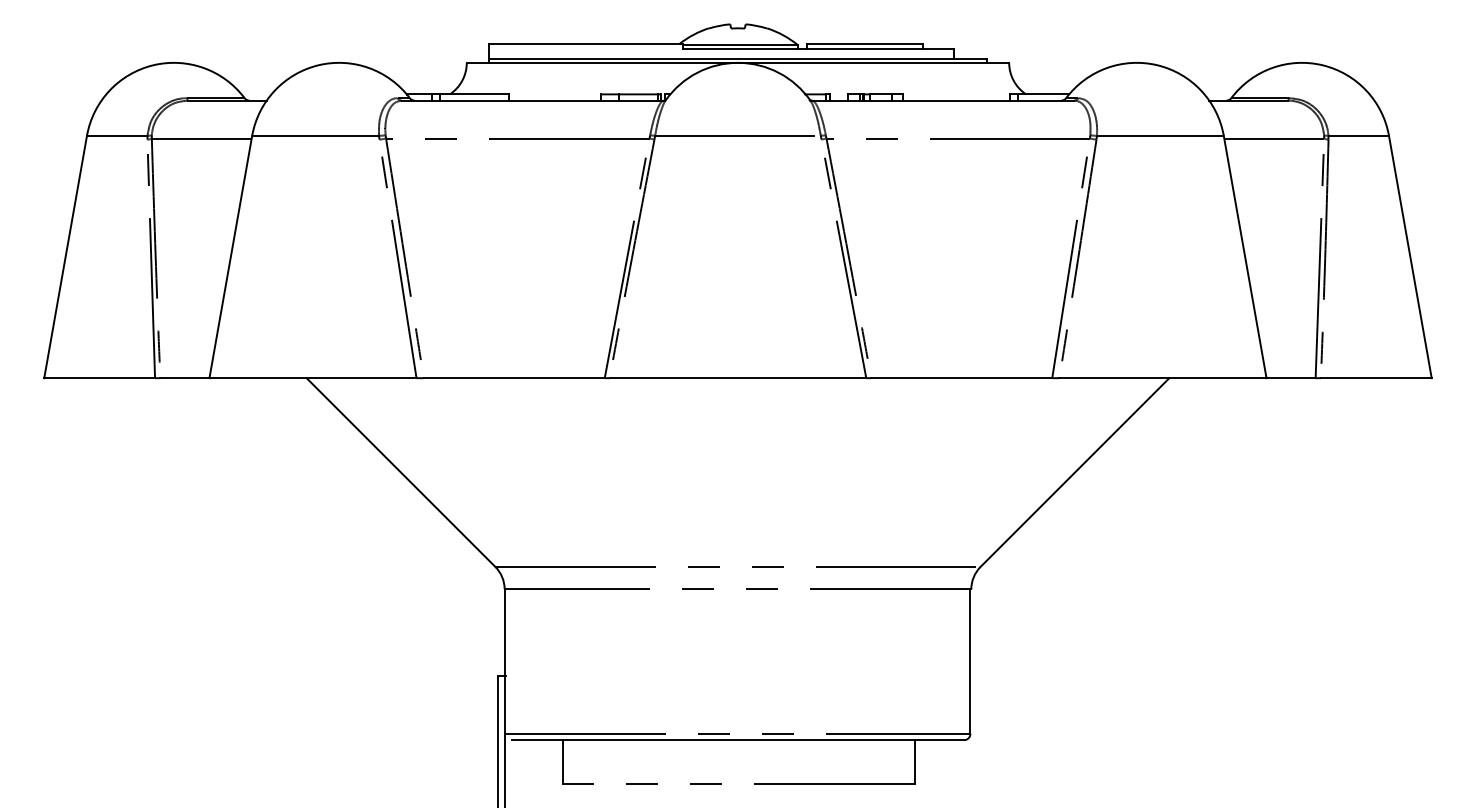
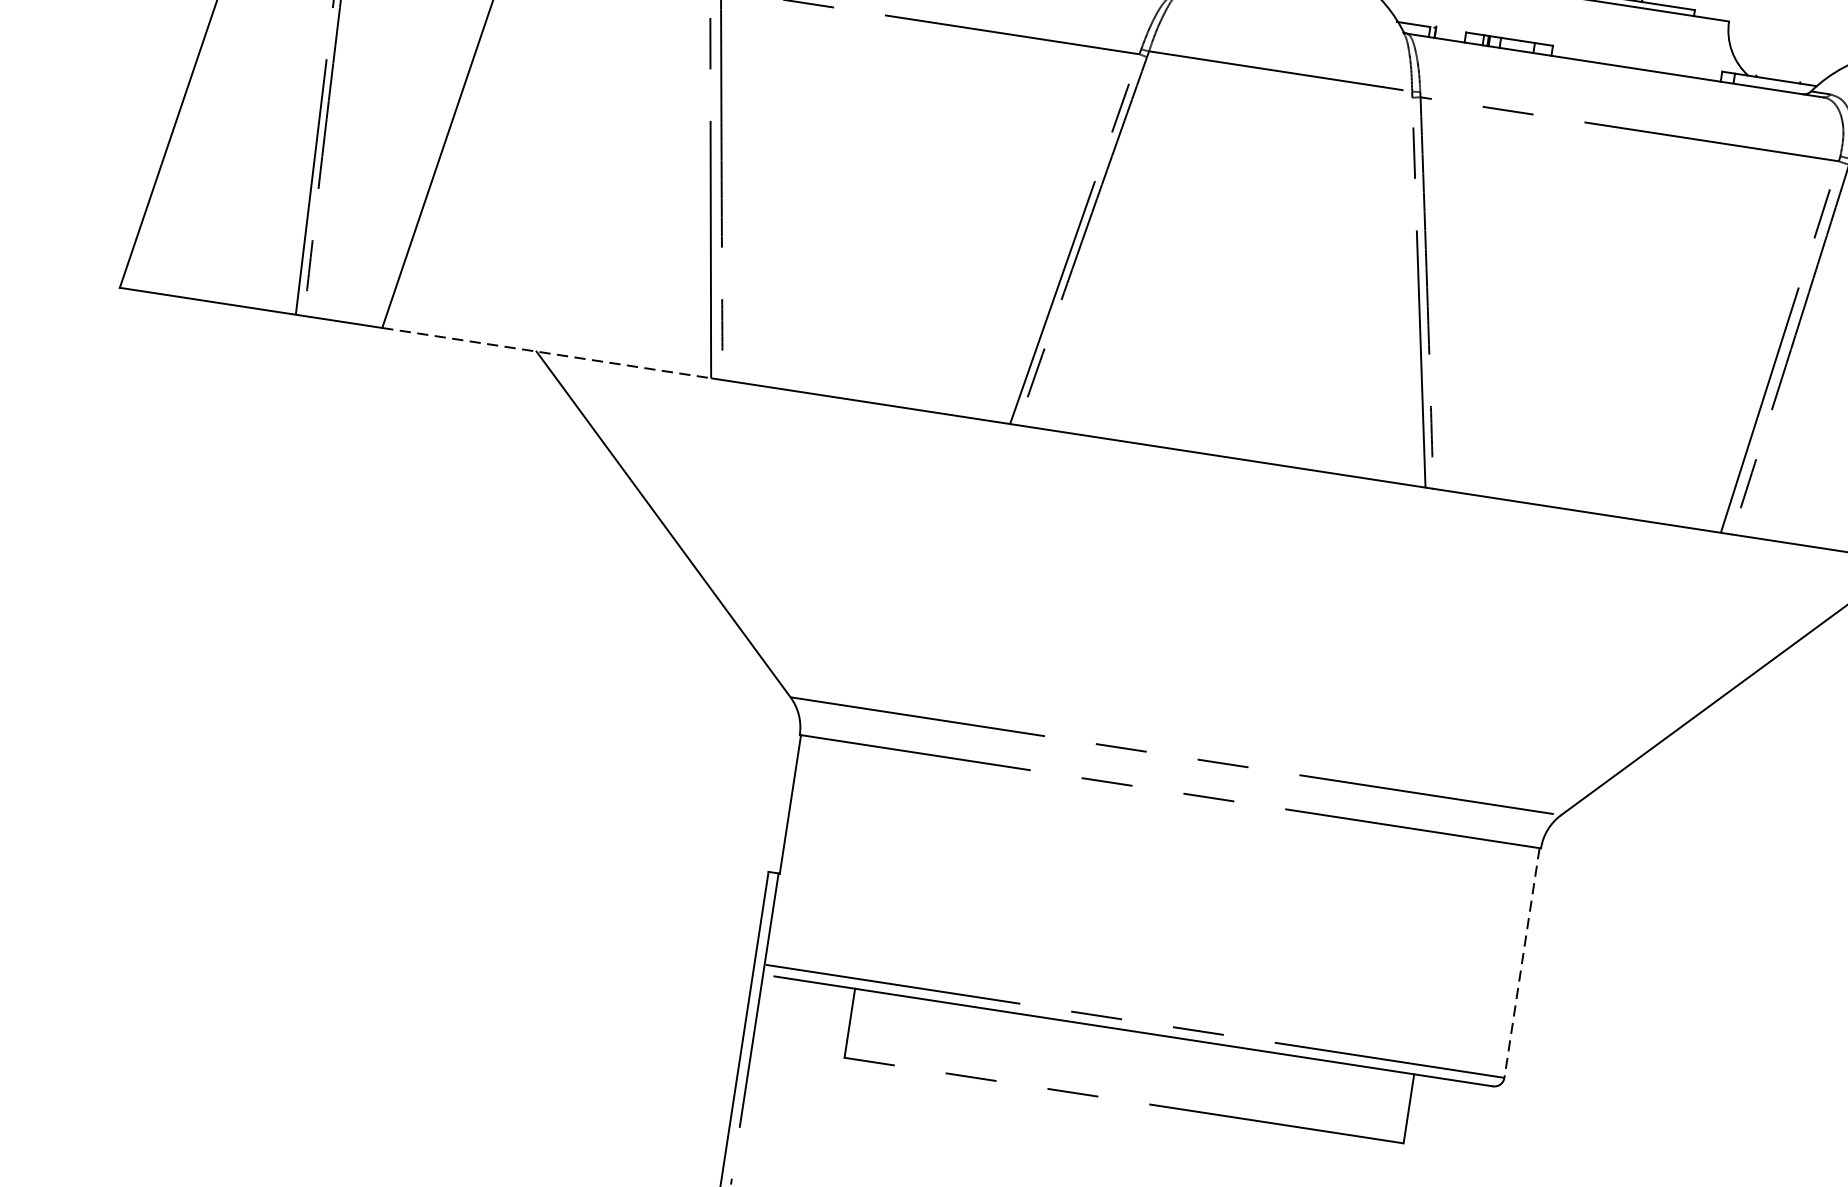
line: (313, 378) -> (547, 353), solid -> dashed
line: (970, 662) -> (1521, 964), solid -> dashed

